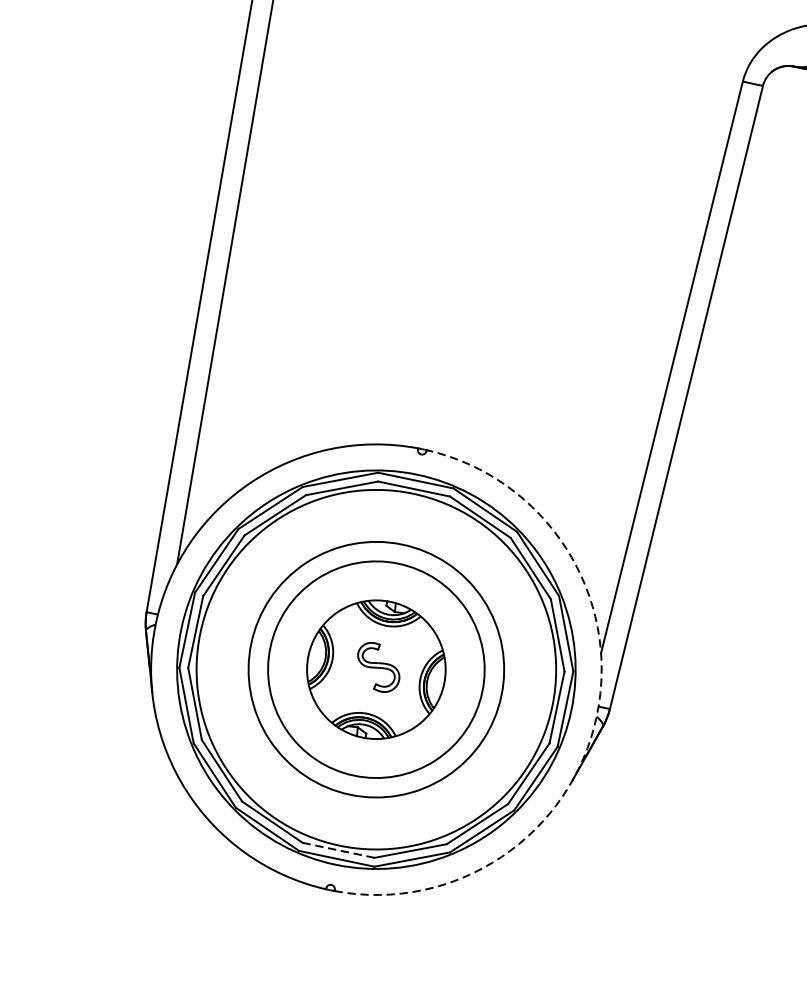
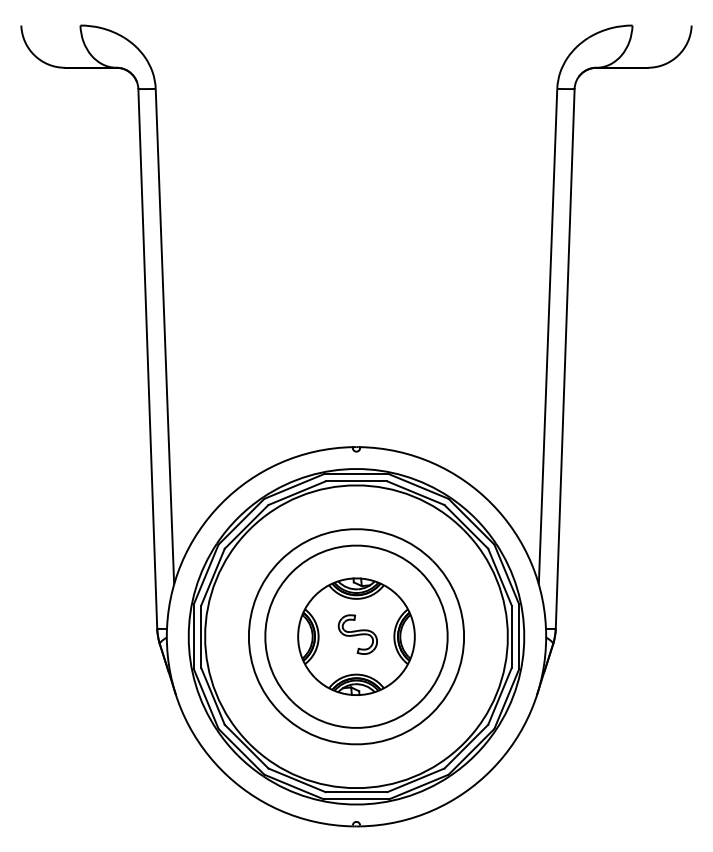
arc: (597, 715) -> (546, 636), dashed -> solid
line: (338, 850) -> (356, 792), dashed -> solid

